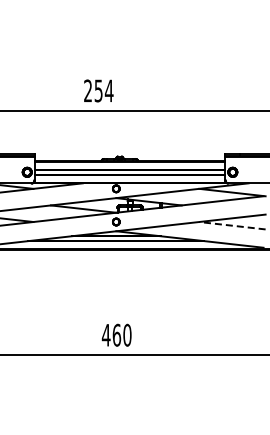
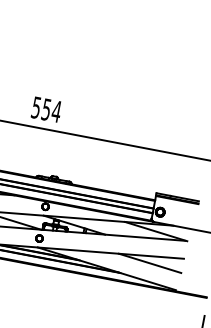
text: (87, 90) -> (35, 107), 254 -> 554
line: (231, 225) -> (149, 262), dashed -> solid

